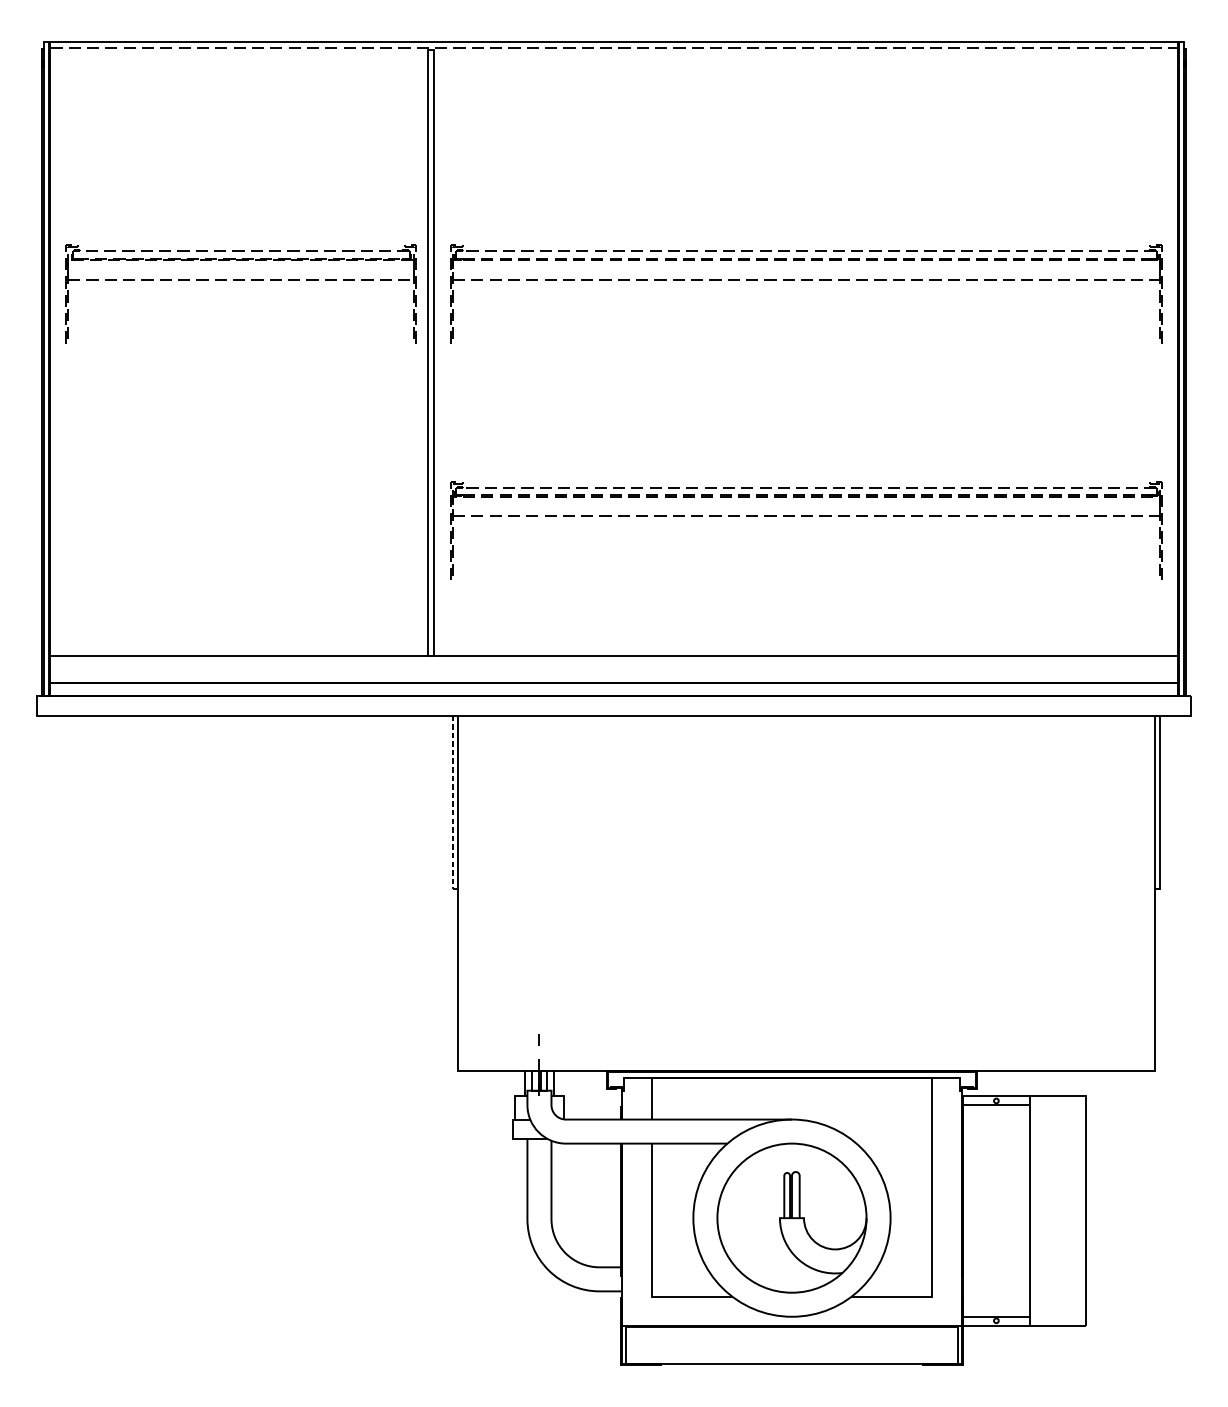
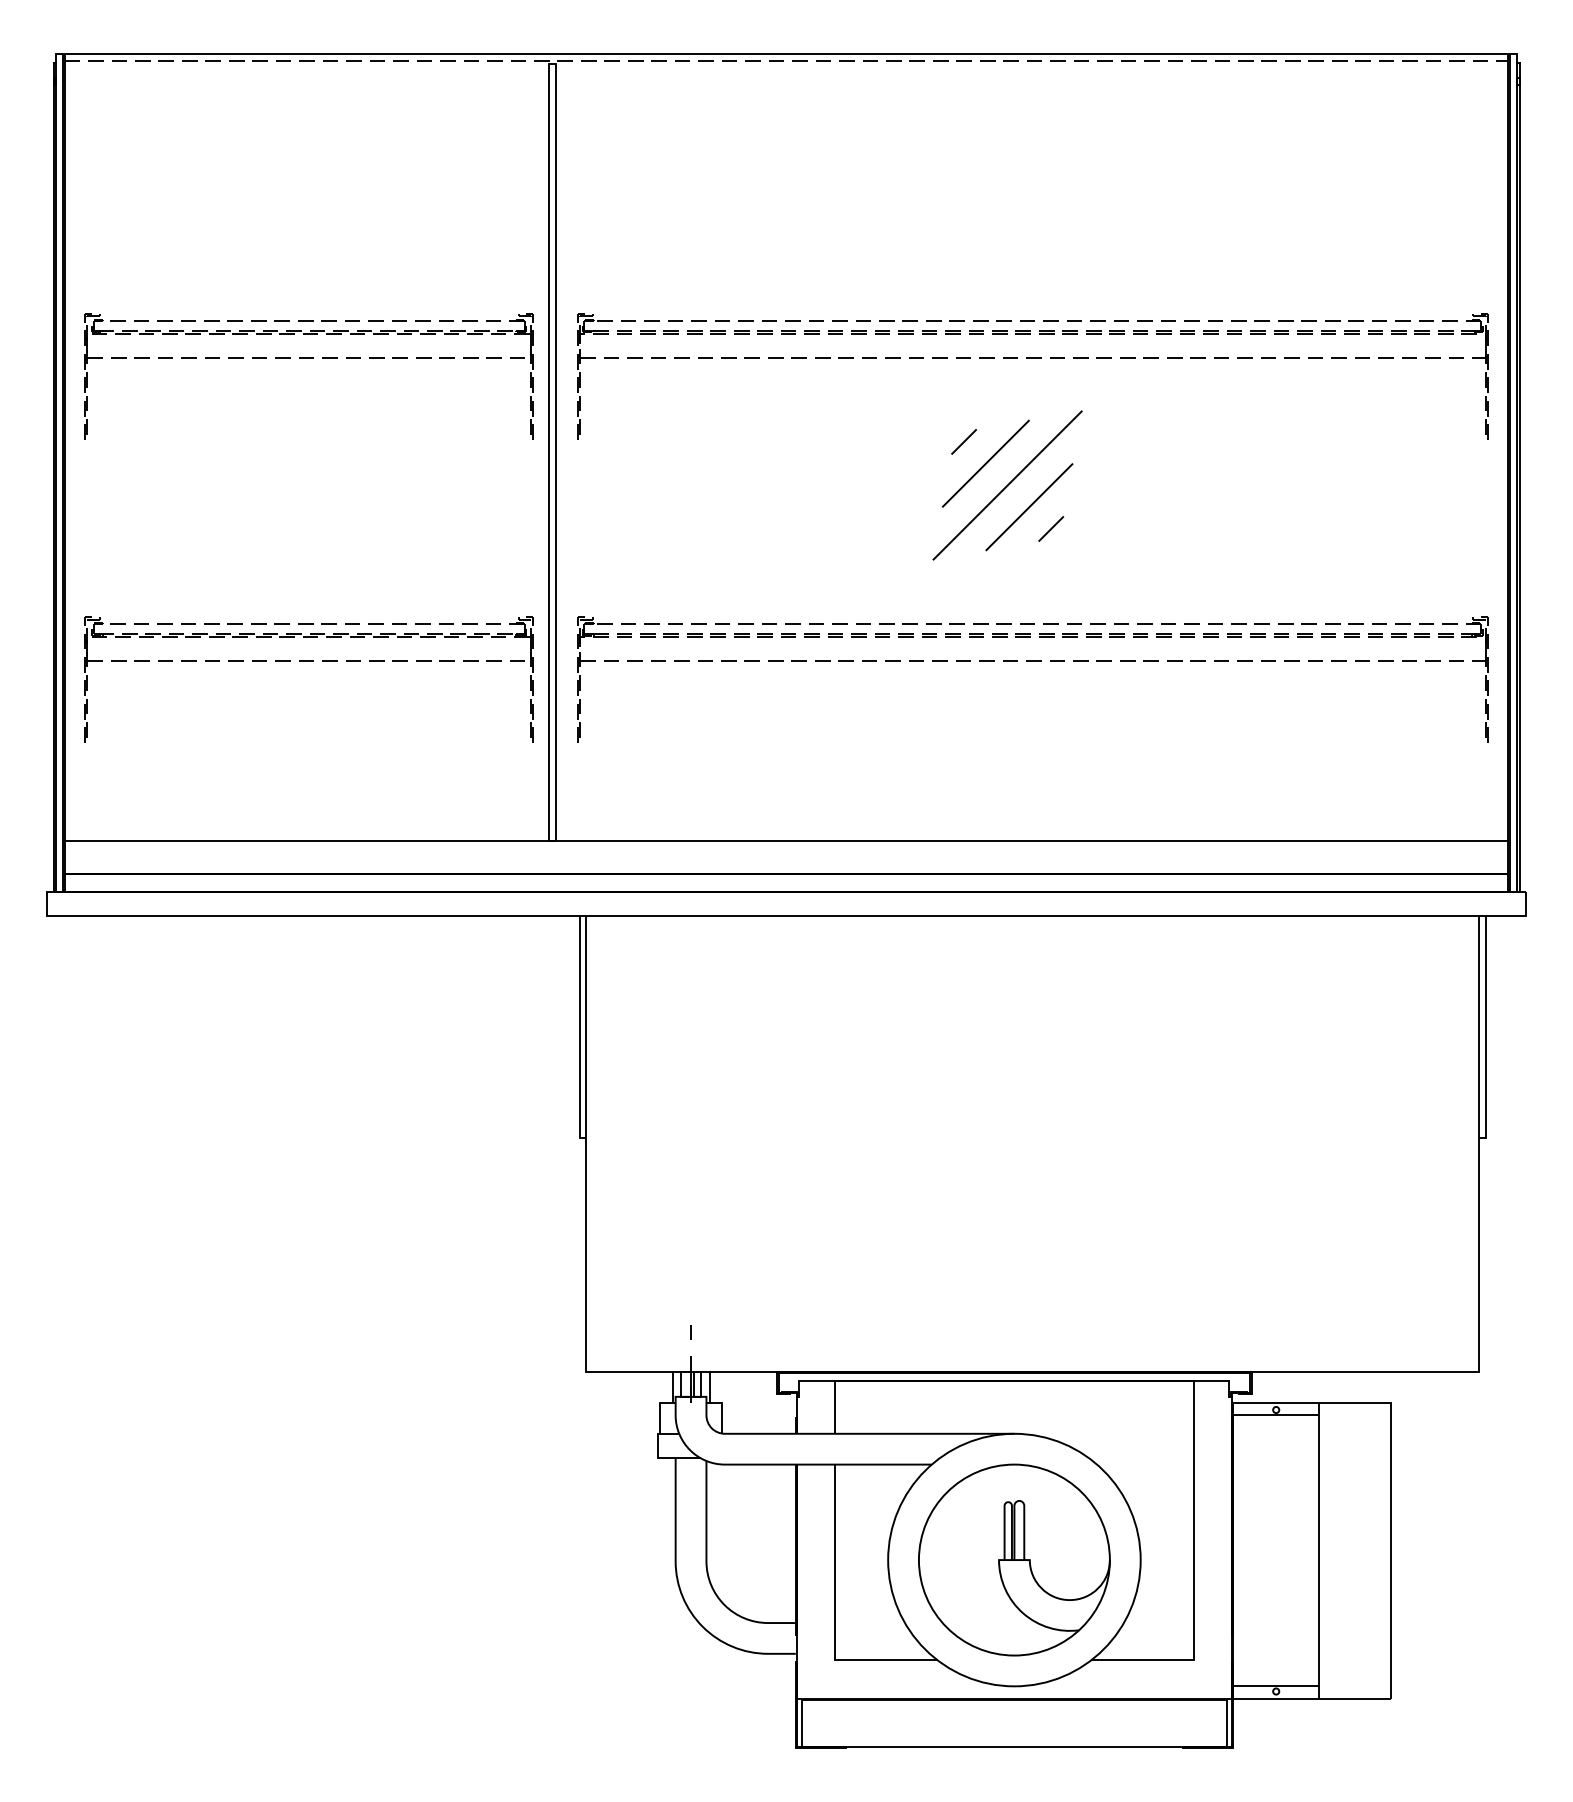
part: (786, 379) -> (1007, 485), added
part: (240, 516) -> (308, 661), added
line: (453, 805) -> (580, 1031), dashed -> solid

